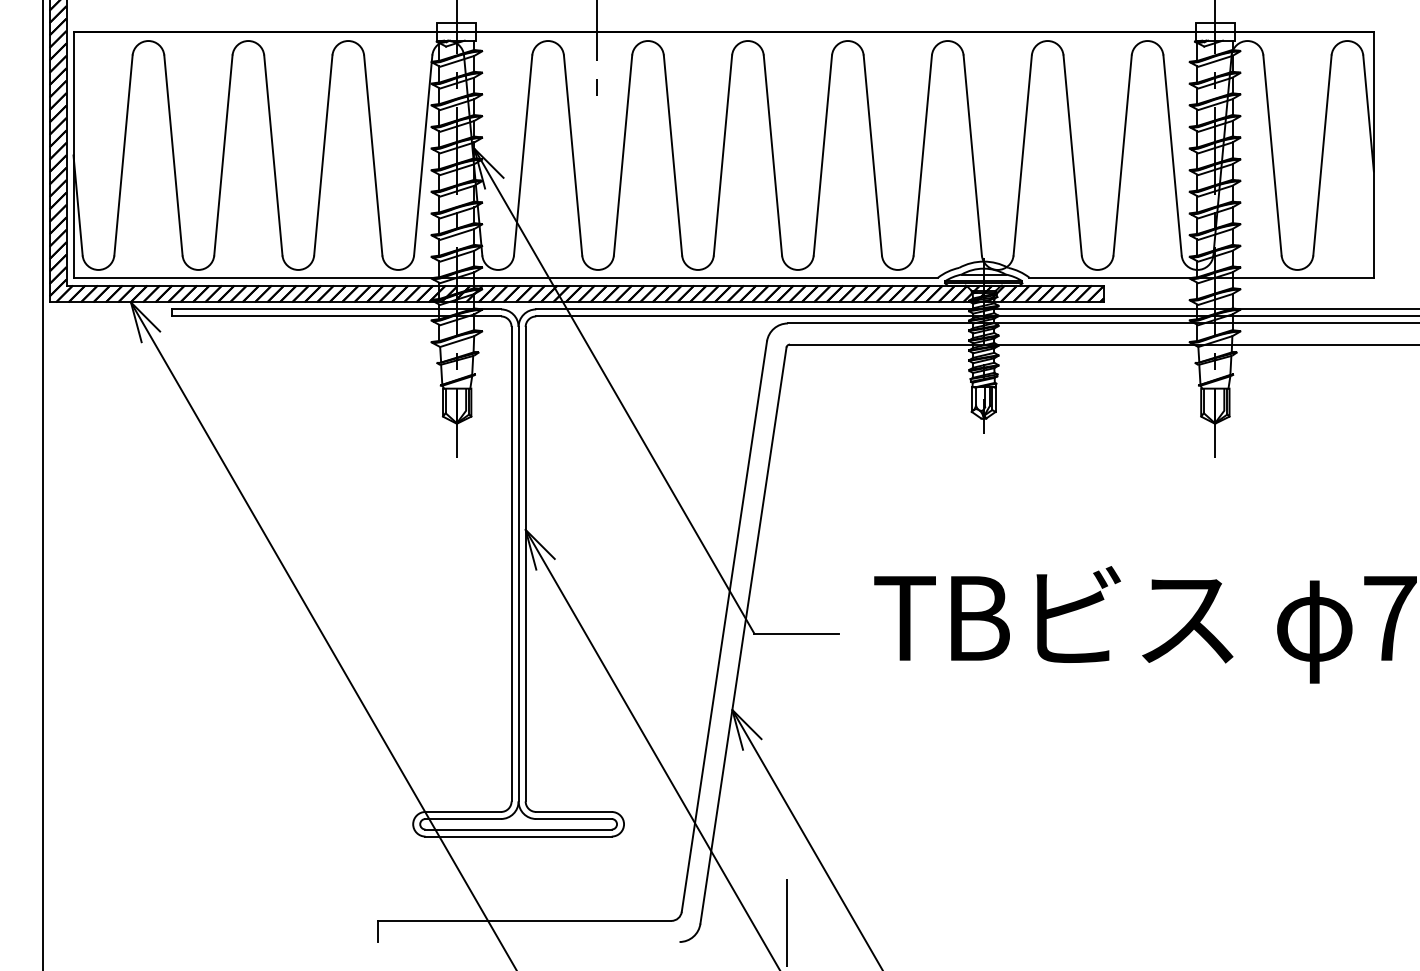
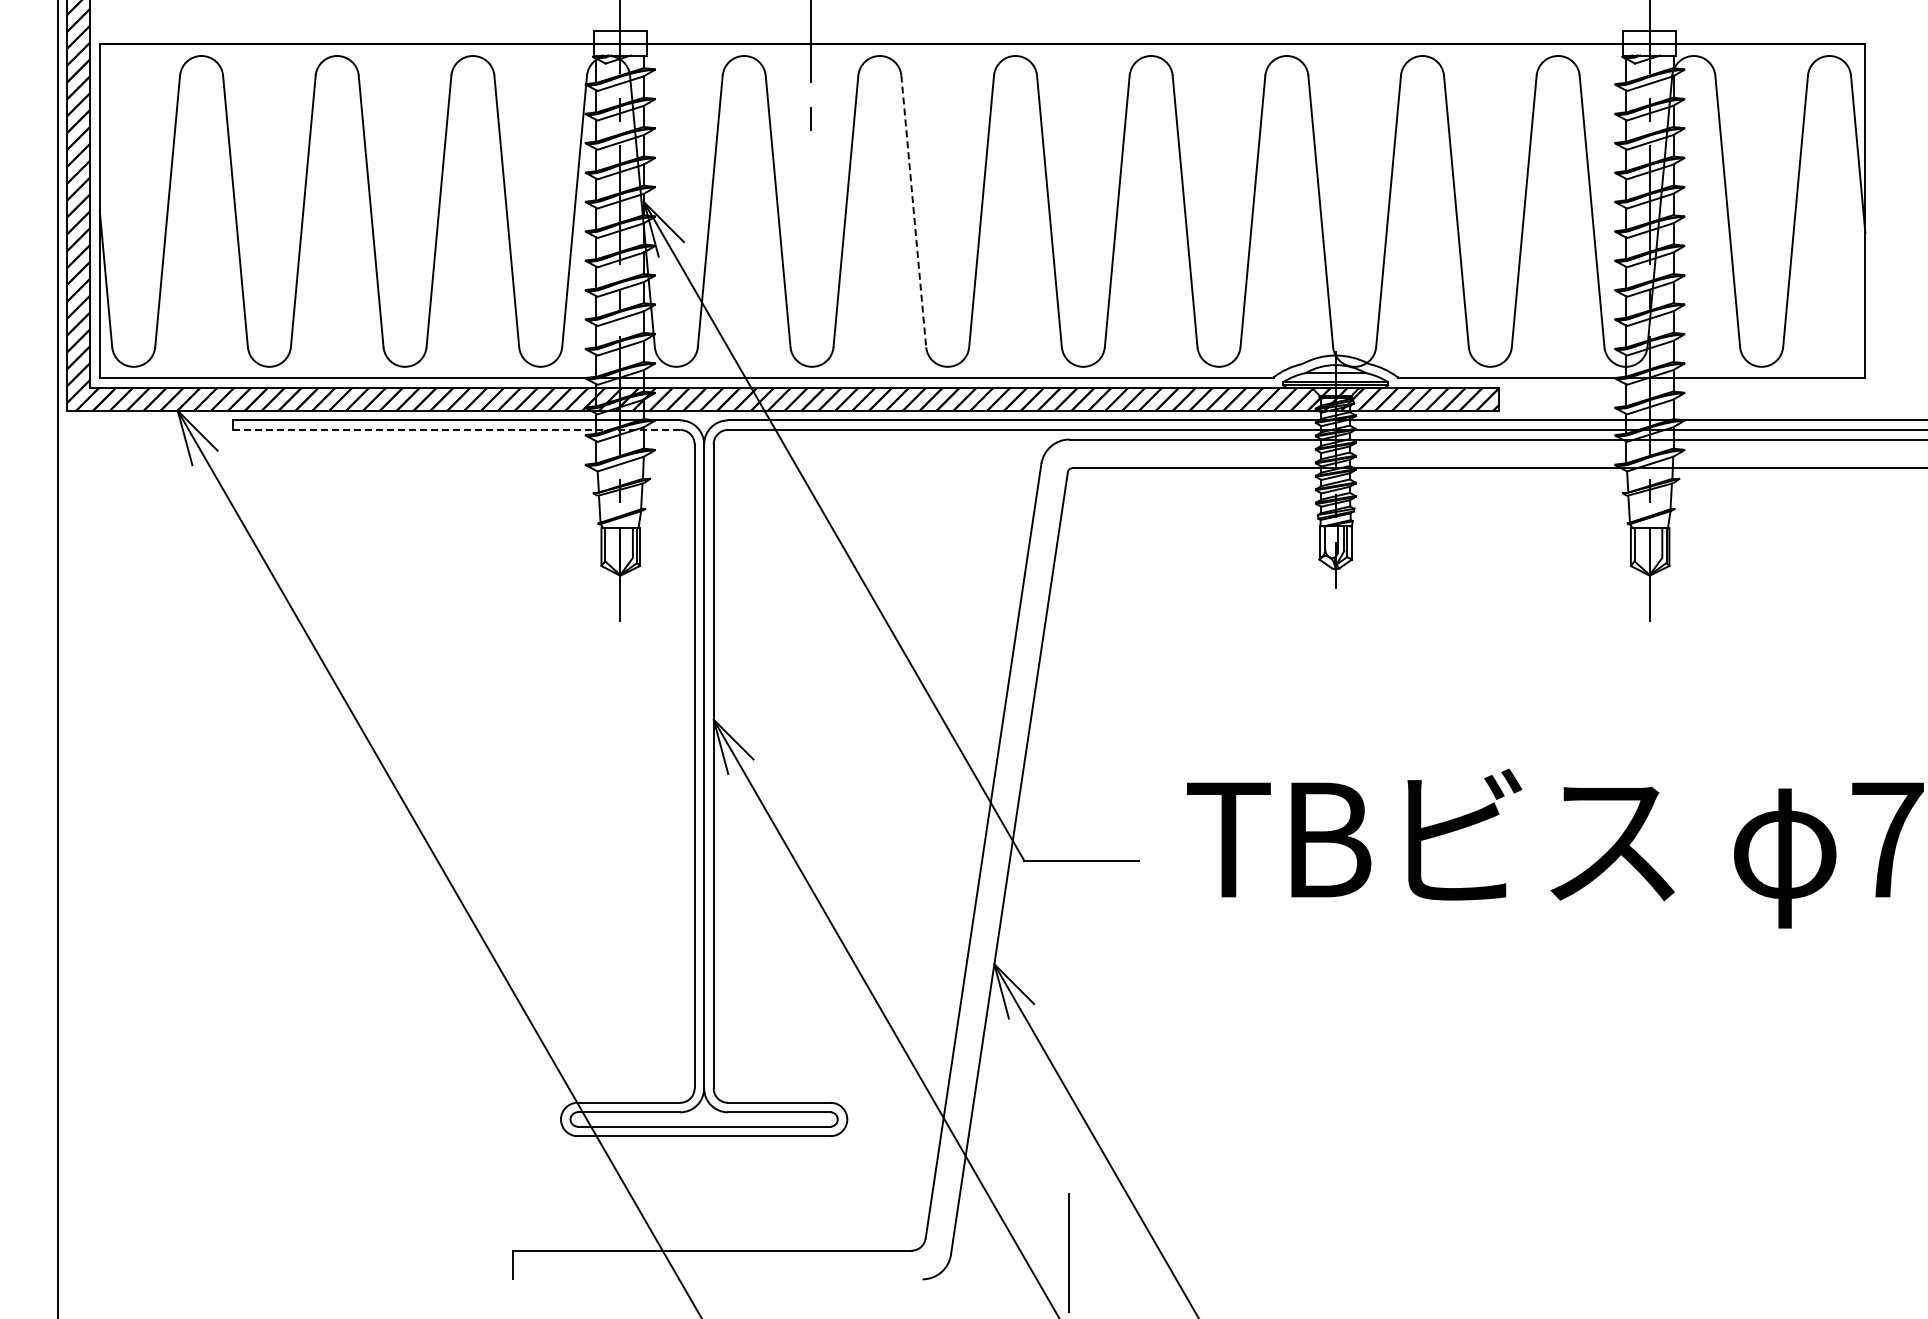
line: (672, 155) -> (913, 211), solid -> dashed
line: (336, 316) -> (456, 429), solid -> dashed

